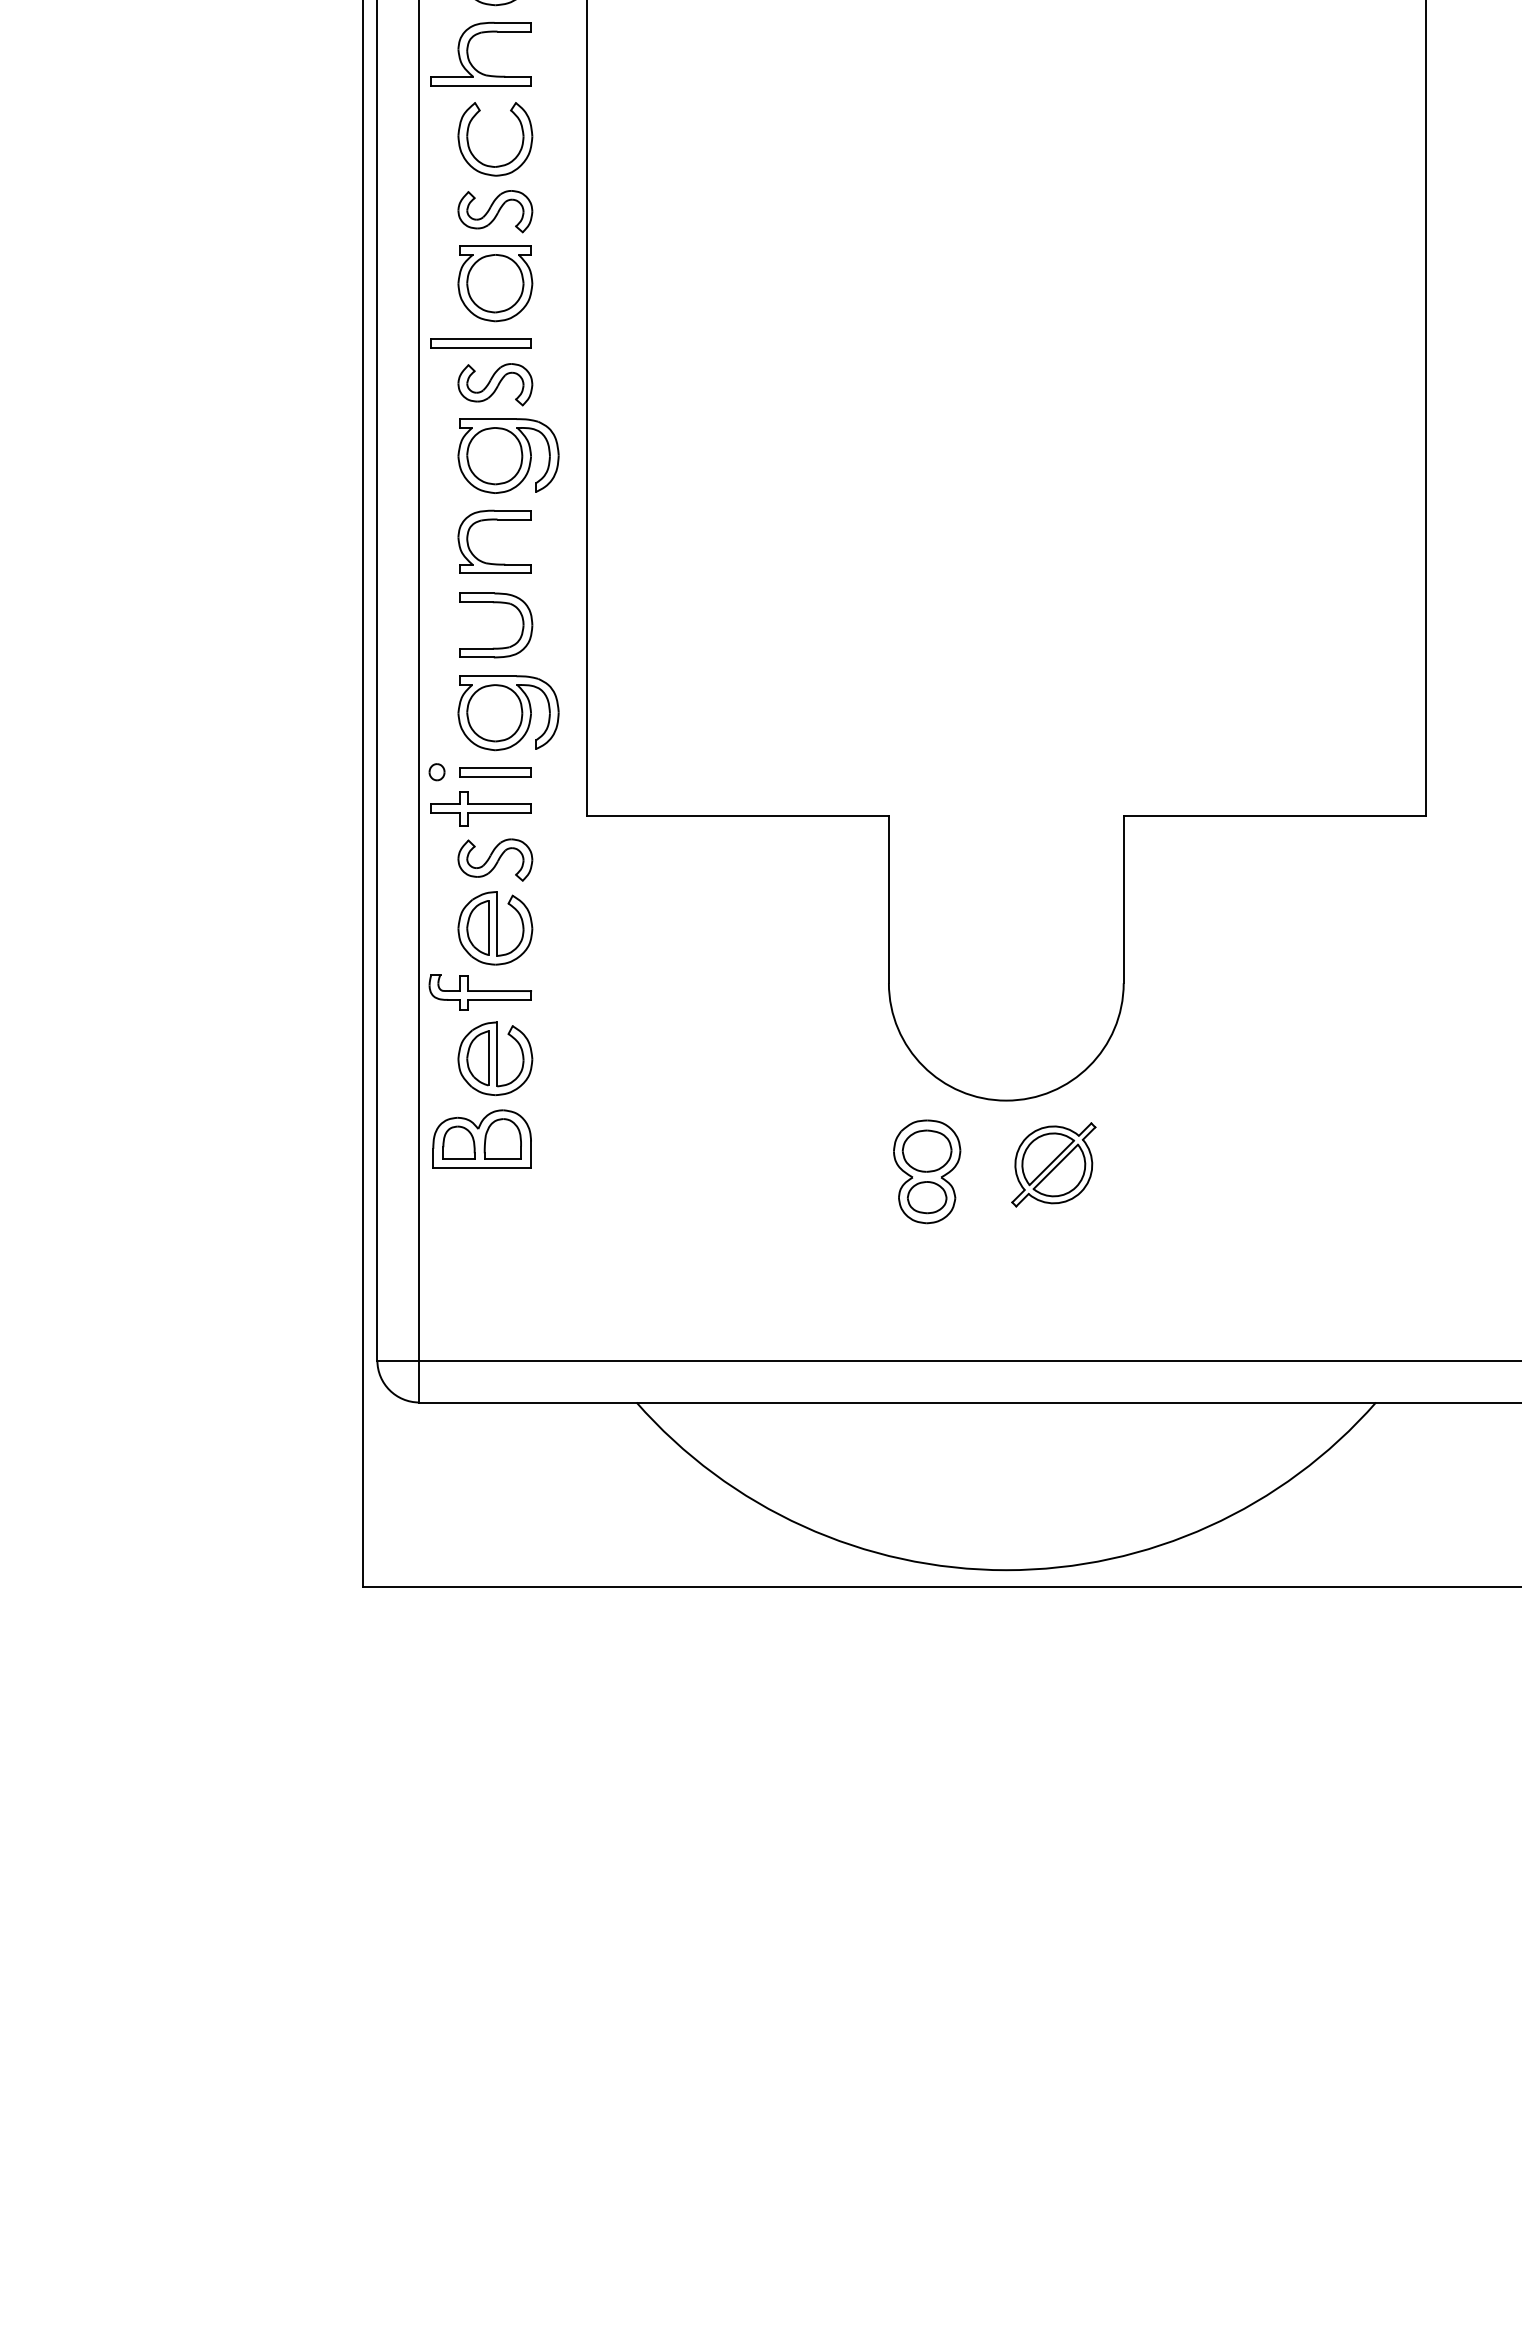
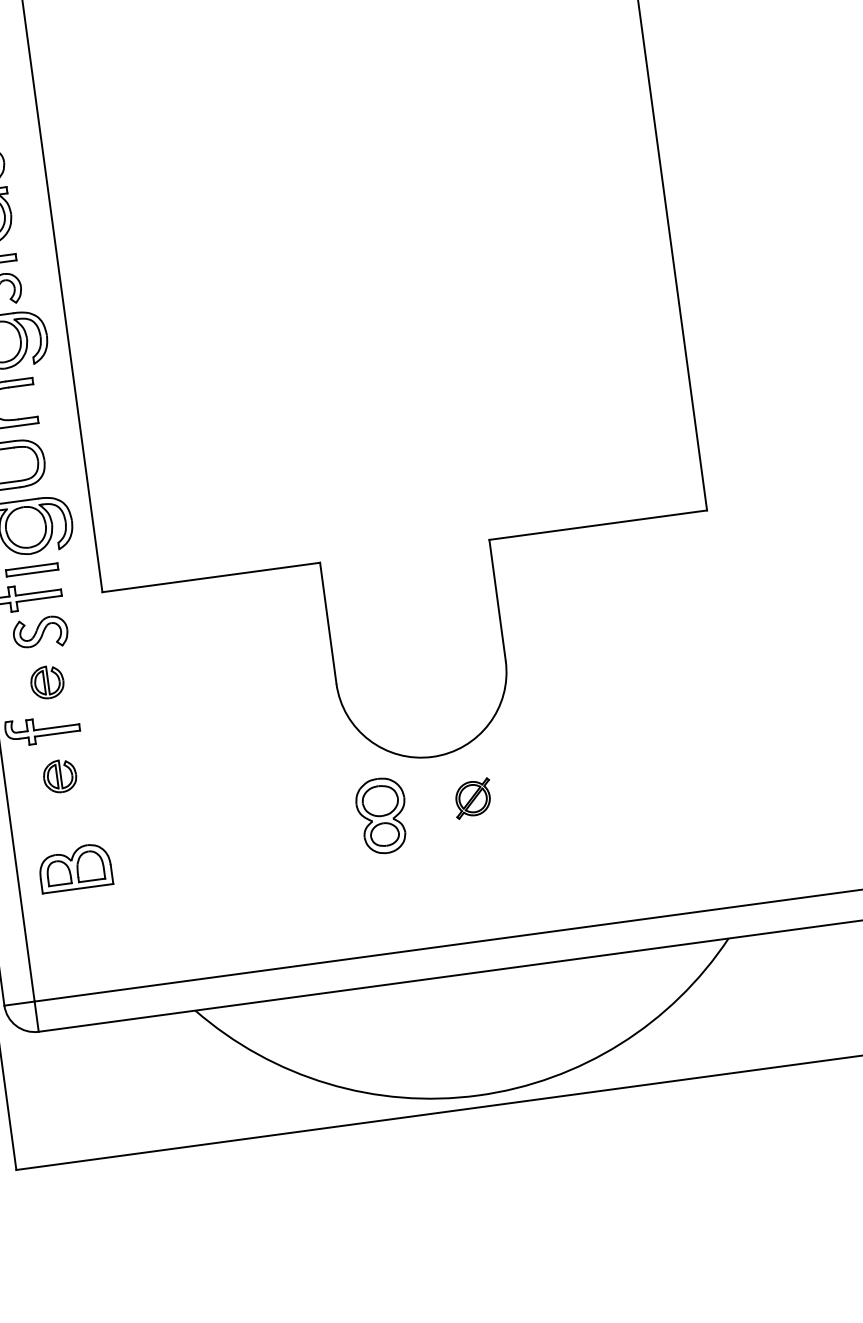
part: (495, 928) -> (47, 682), size x0.6
part: (495, 1058) -> (60, 776), size x0.6
part: (481, 1138) -> (74, 867), moved
part: (1053, 1164) -> (472, 798), size x0.6

